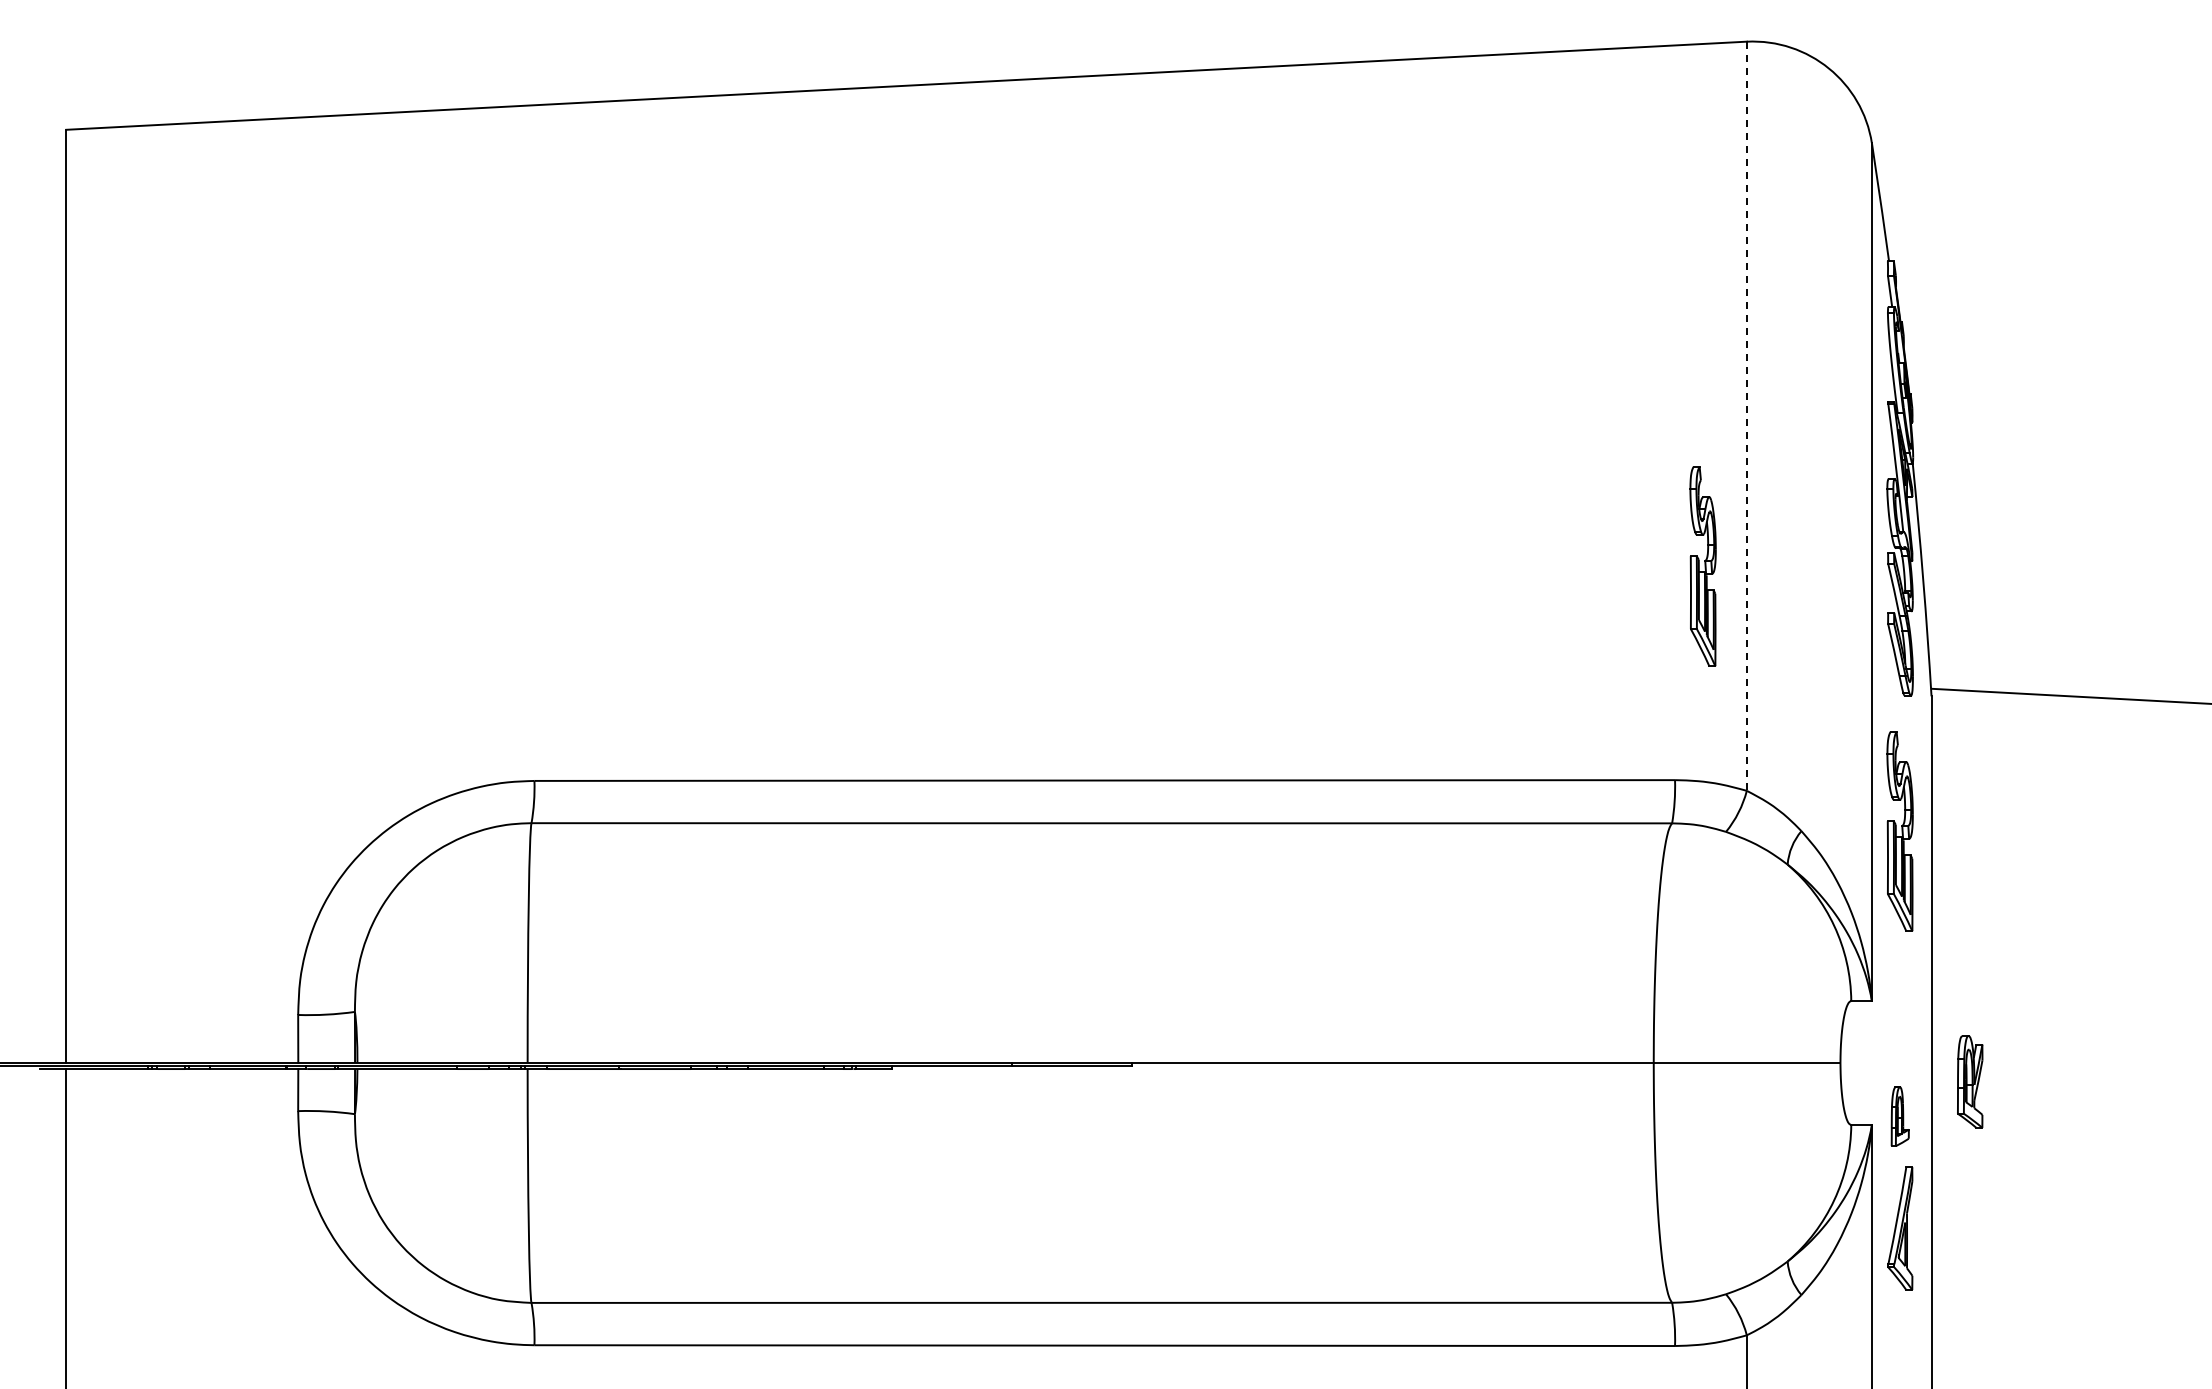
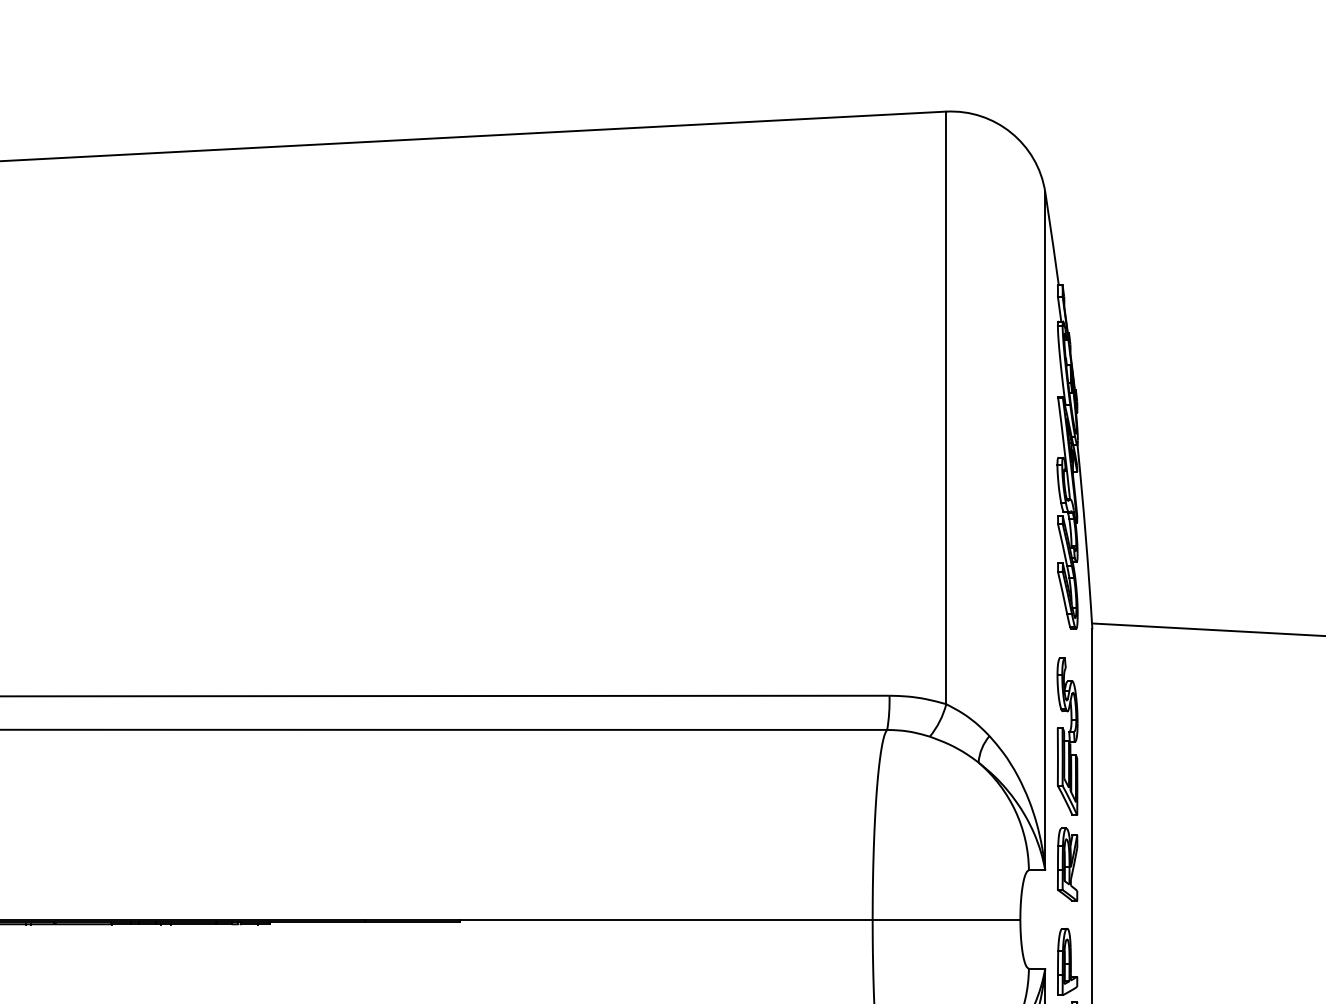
line: (1746, 416) -> (946, 408), dashed -> solid
part: (1702, 566) -> (911, 526), removed
part: (1970, 1081) -> (1067, 864), moved
part: (1900, 1116) -> (1067, 961), size x1.43

